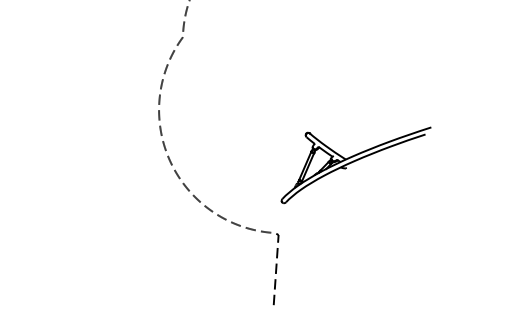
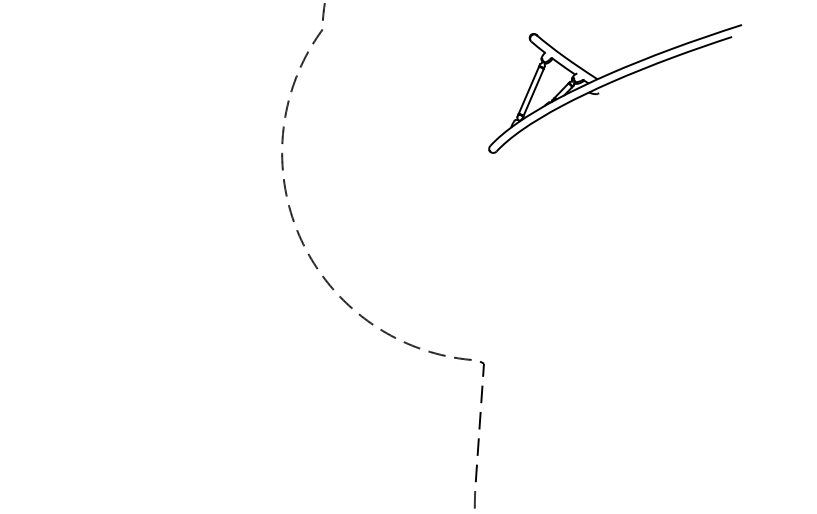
part: (355, 165) -> (613, 89), moved

